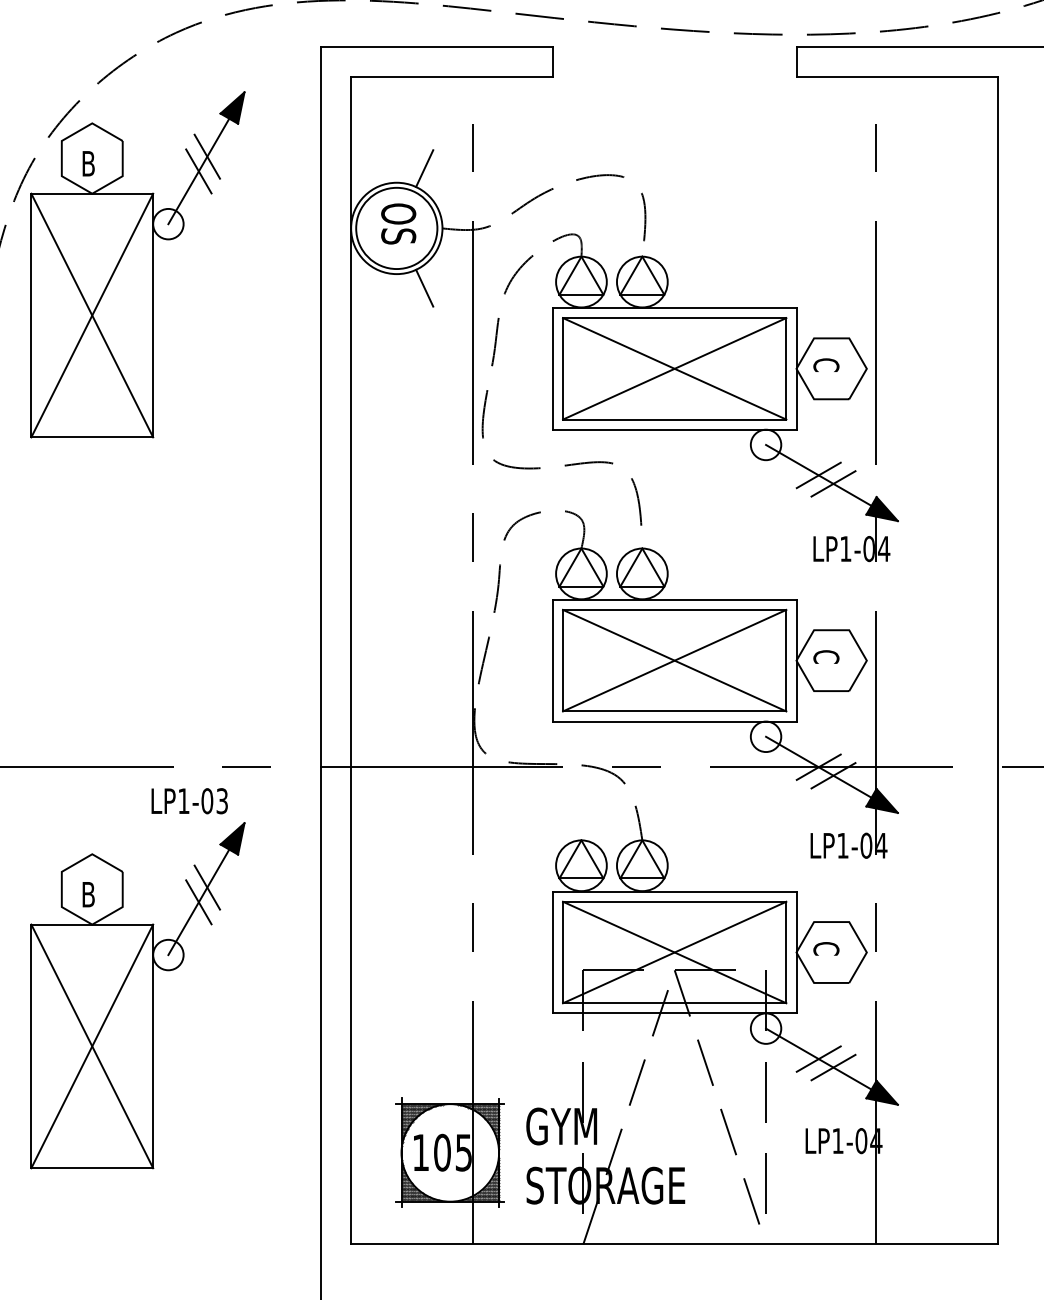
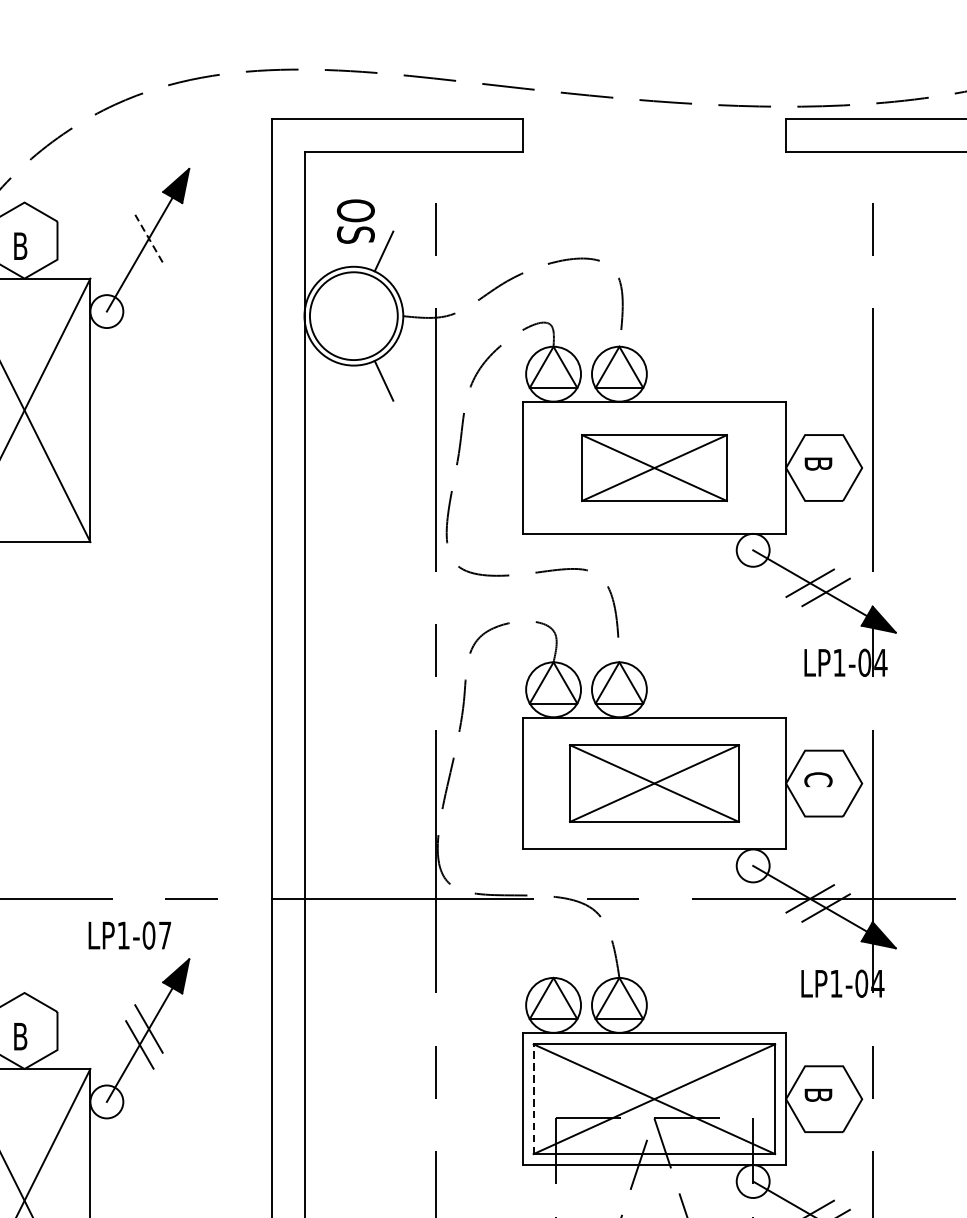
line: (207, 156) -> (149, 238), solid -> dashed
line: (198, 171) -> (139, 254), removed
text: (398, 223) -> (355, 221), moved
text: (826, 364) -> (818, 463), C -> B
part: (674, 368) -> (654, 467), size x0.6
part: (674, 660) -> (654, 783), size x0.7
text: (221, 801) -> (164, 935), LP1-03 -> LP1-07
text: (826, 948) -> (818, 1094), C -> B
line: (563, 952) -> (534, 1099), solid -> dashed

